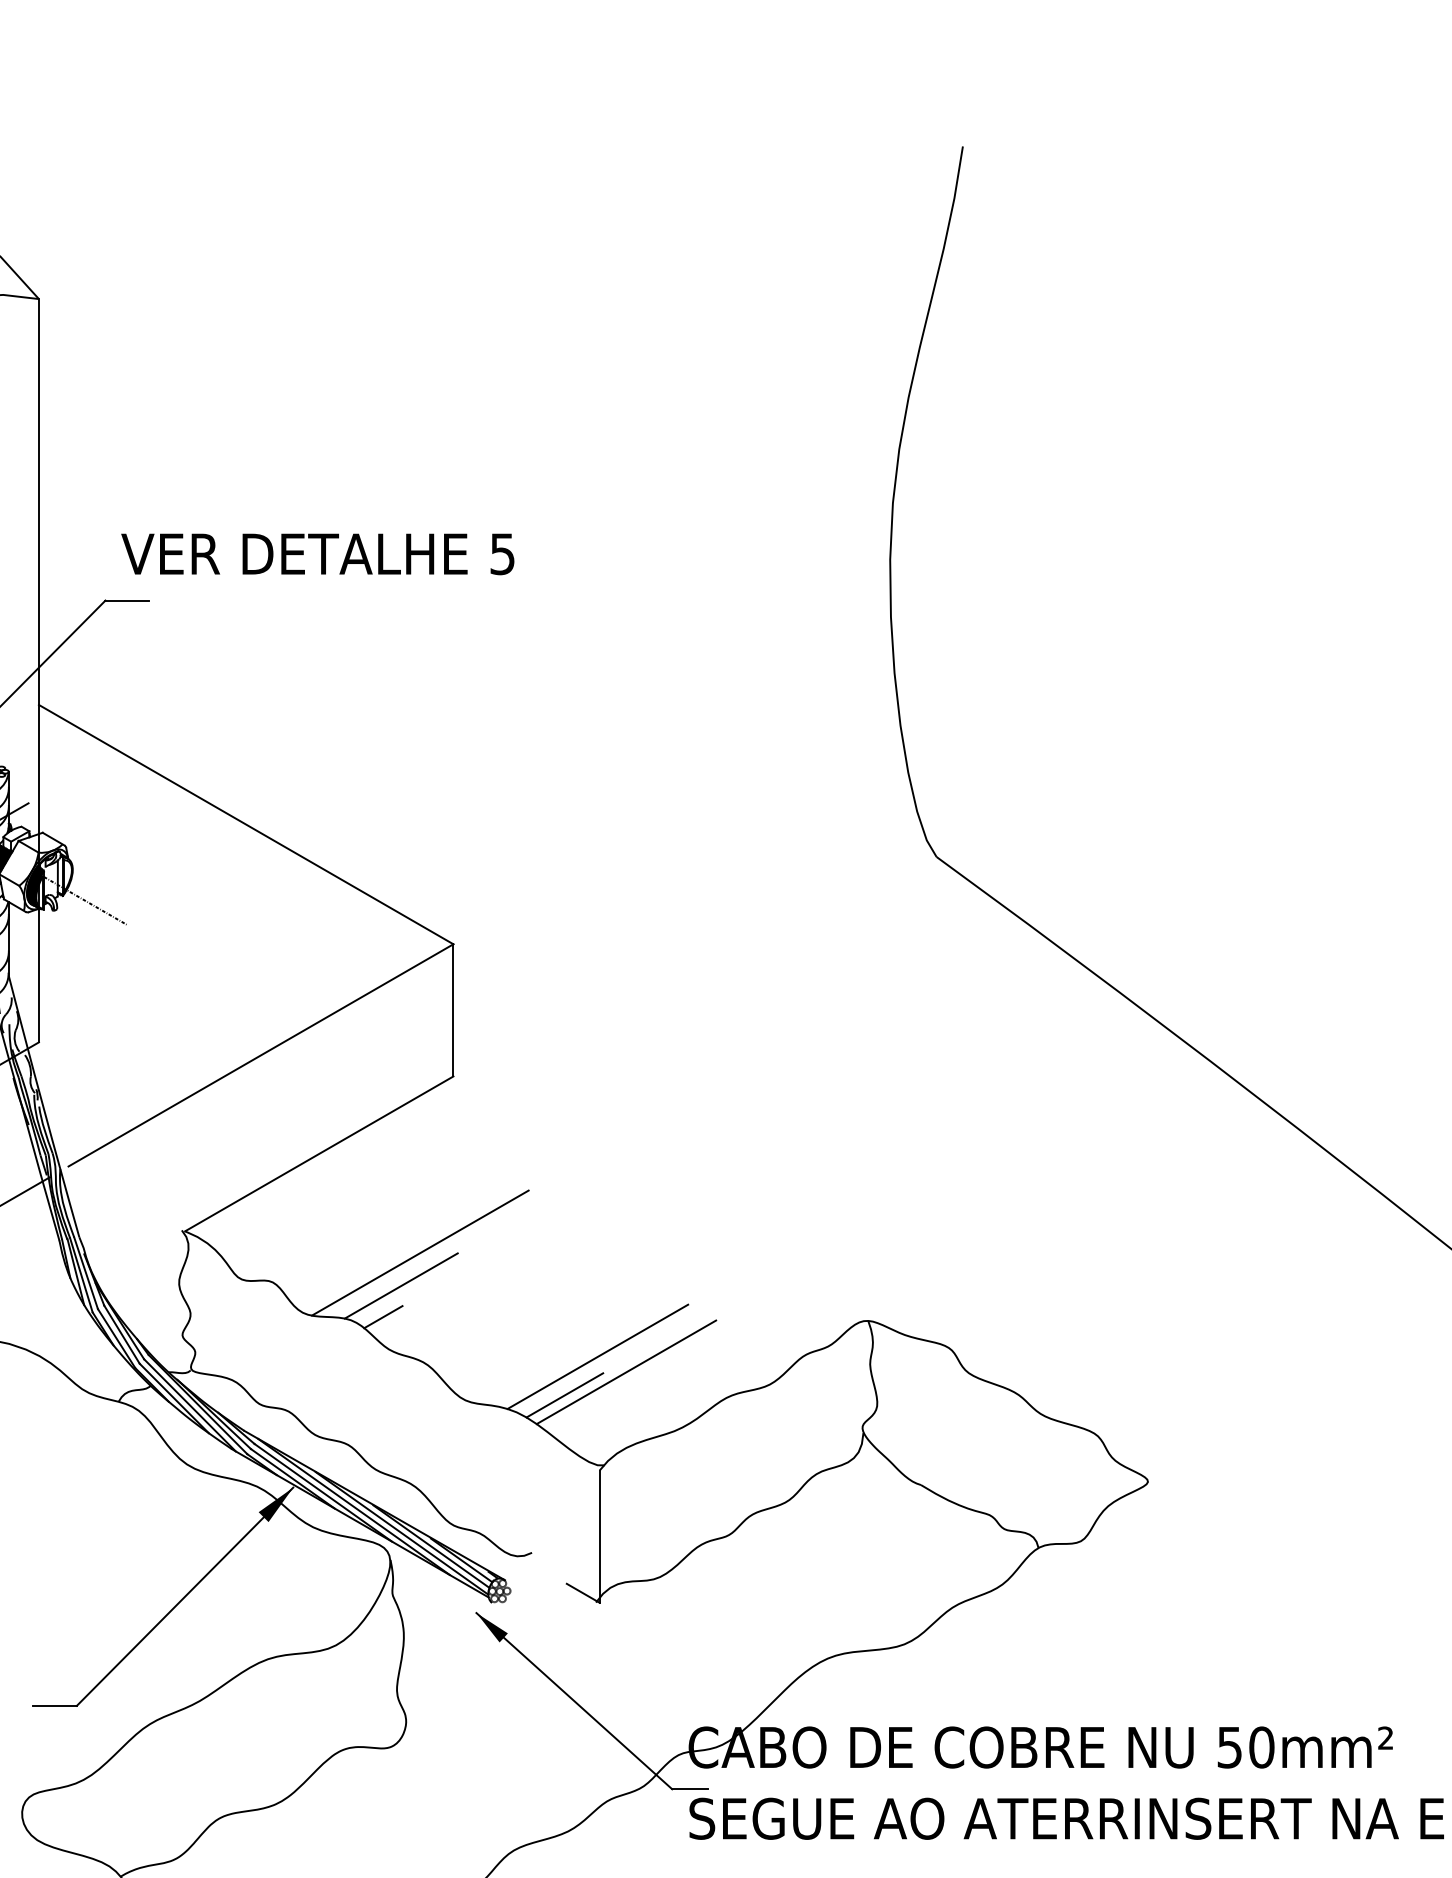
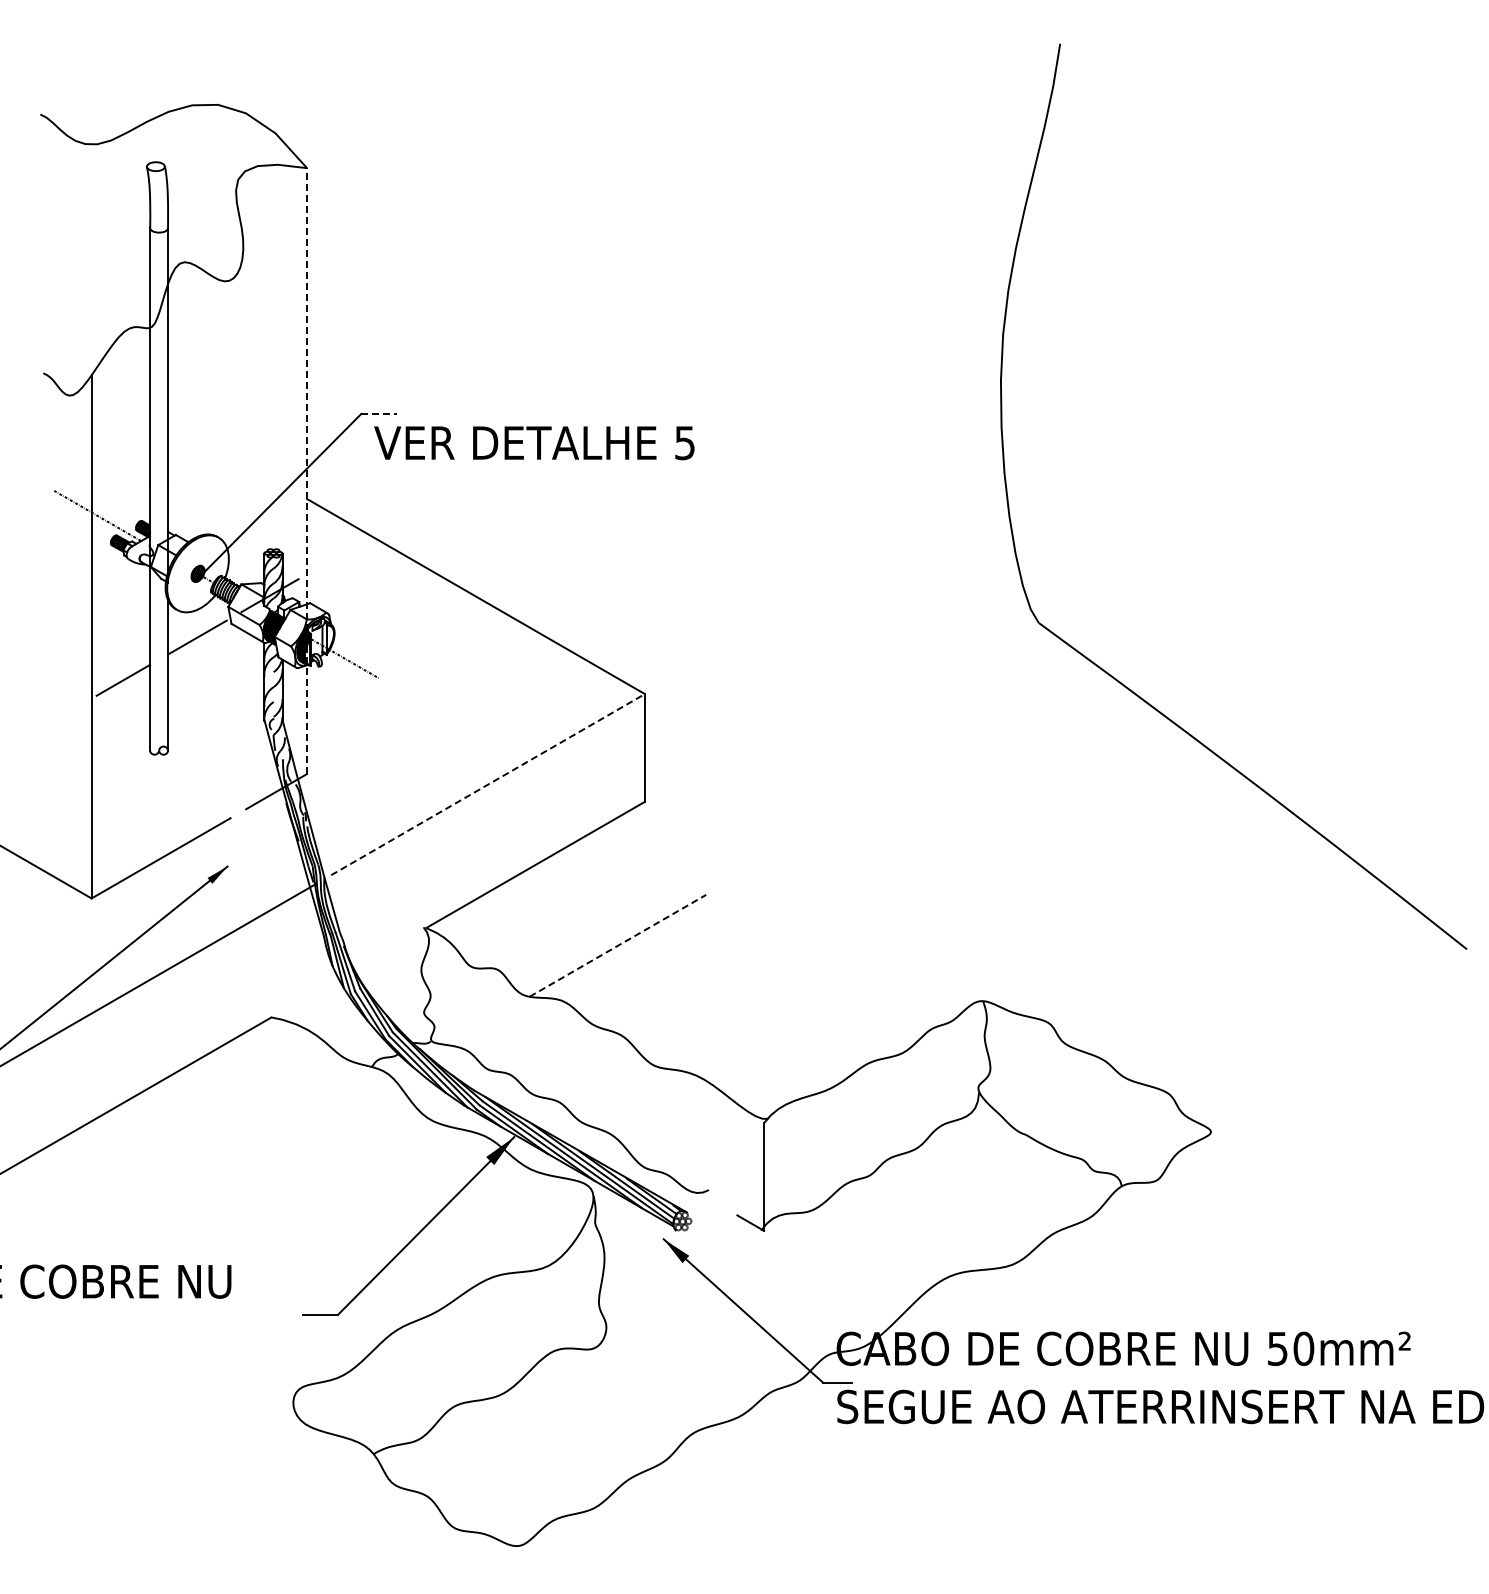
text: (317, 554) -> (534, 443), moved
line: (127, 600) -> (379, 413), solid -> dashed
line: (39, 671) -> (307, 471), solid -> dashed
line: (261, 1055) -> (488, 784), solid -> dashed
line: (419, 1252) -> (617, 945), solid -> dashed
line: (401, 1285) -> (602, 972), removed
line: (382, 1317) -> (587, 998), removed
line: (597, 1355) -> (762, 1029), removed
line: (625, 1371) -> (785, 1042), removed
line: (564, 1395) -> (735, 1061), removed

